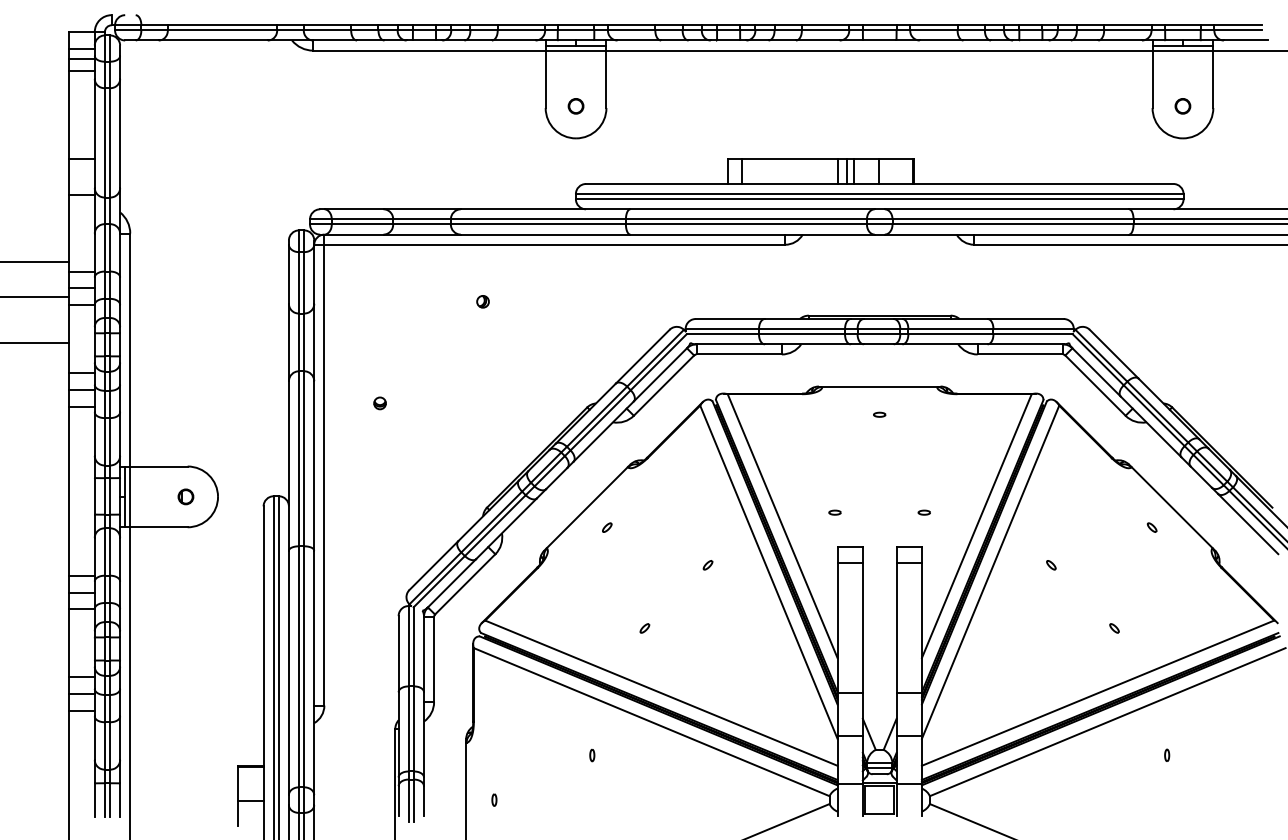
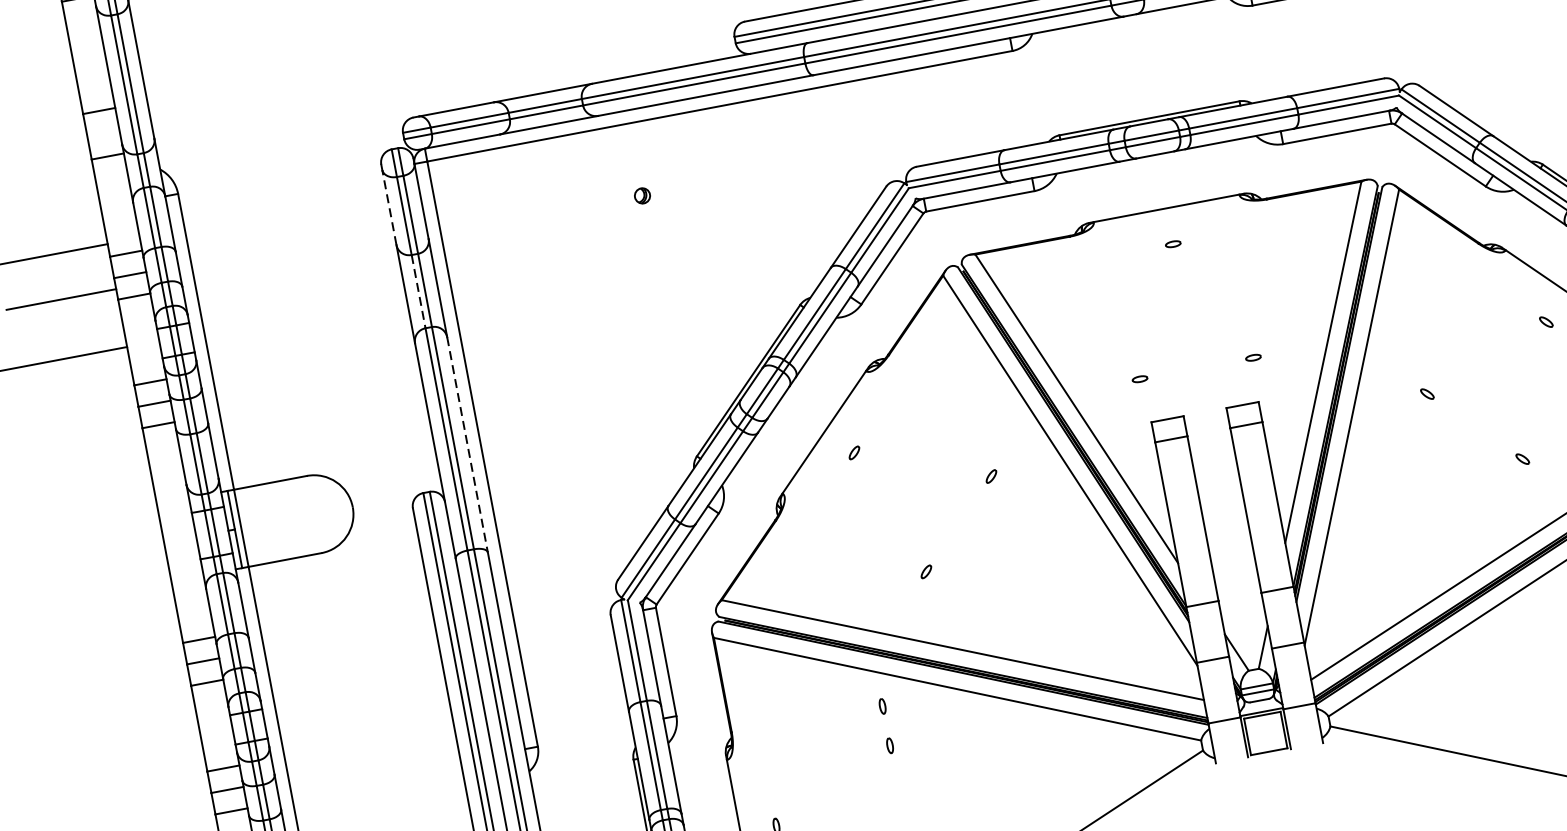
line: (288, 273) -> (388, 206), solid -> dashed
line: (299, 342) -> (419, 291), solid -> dashed
part: (379, 403) -> (535, 349), removed
line: (314, 465) -> (467, 444), solid -> dashed
part: (185, 496) -> (311, 514), removed
part: (592, 724) -> (882, 706), added

